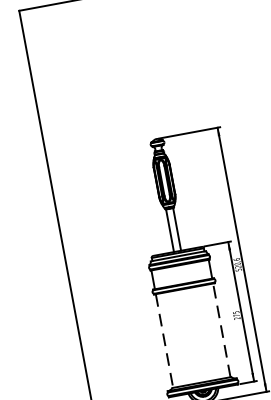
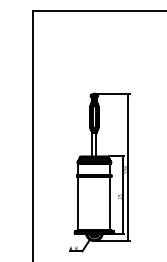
line: (221, 330) -> (110, 203), dashed -> solid
line: (165, 342) -> (78, 204), dashed -> solid

